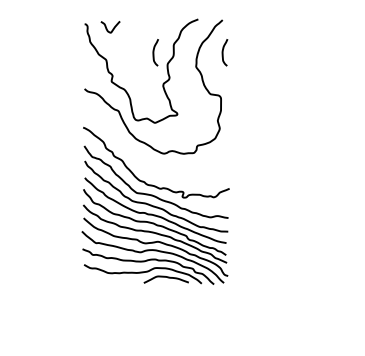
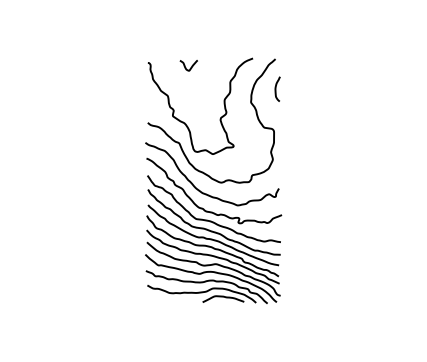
curve: (108, 29) -> (186, 67), moved
curve: (154, 51) -> (212, 88), removed
curve: (145, 164) -> (204, 192), added

